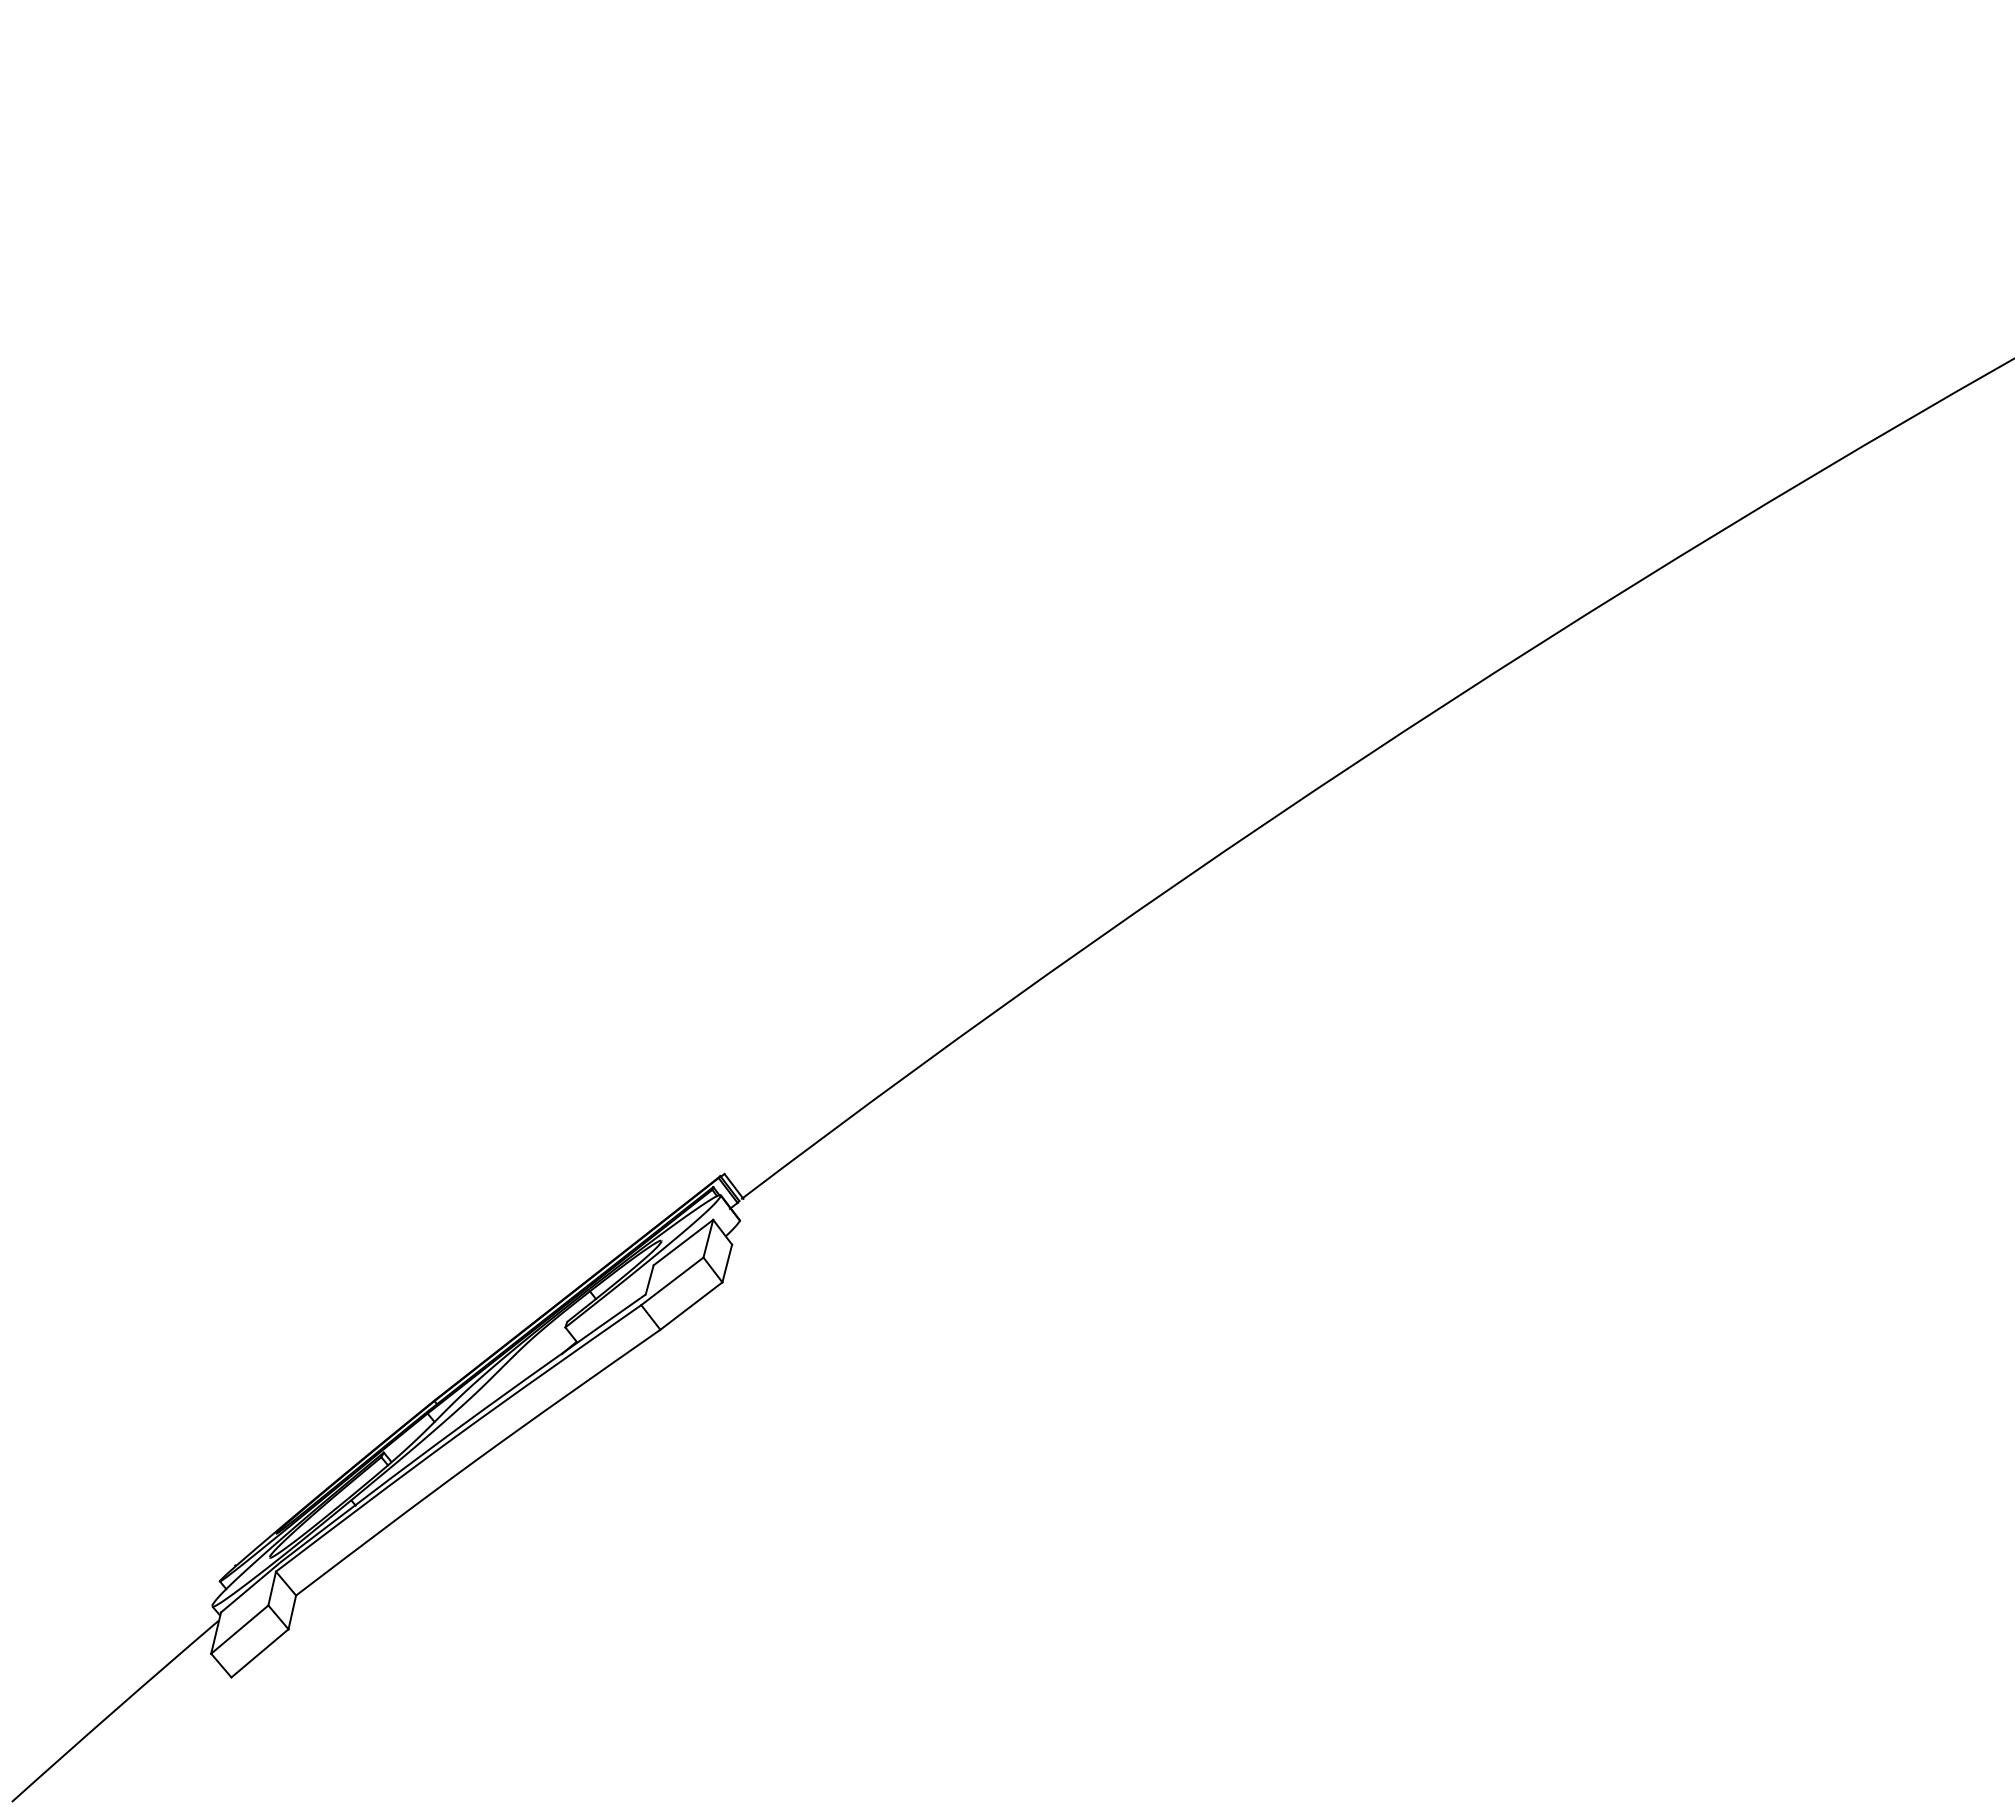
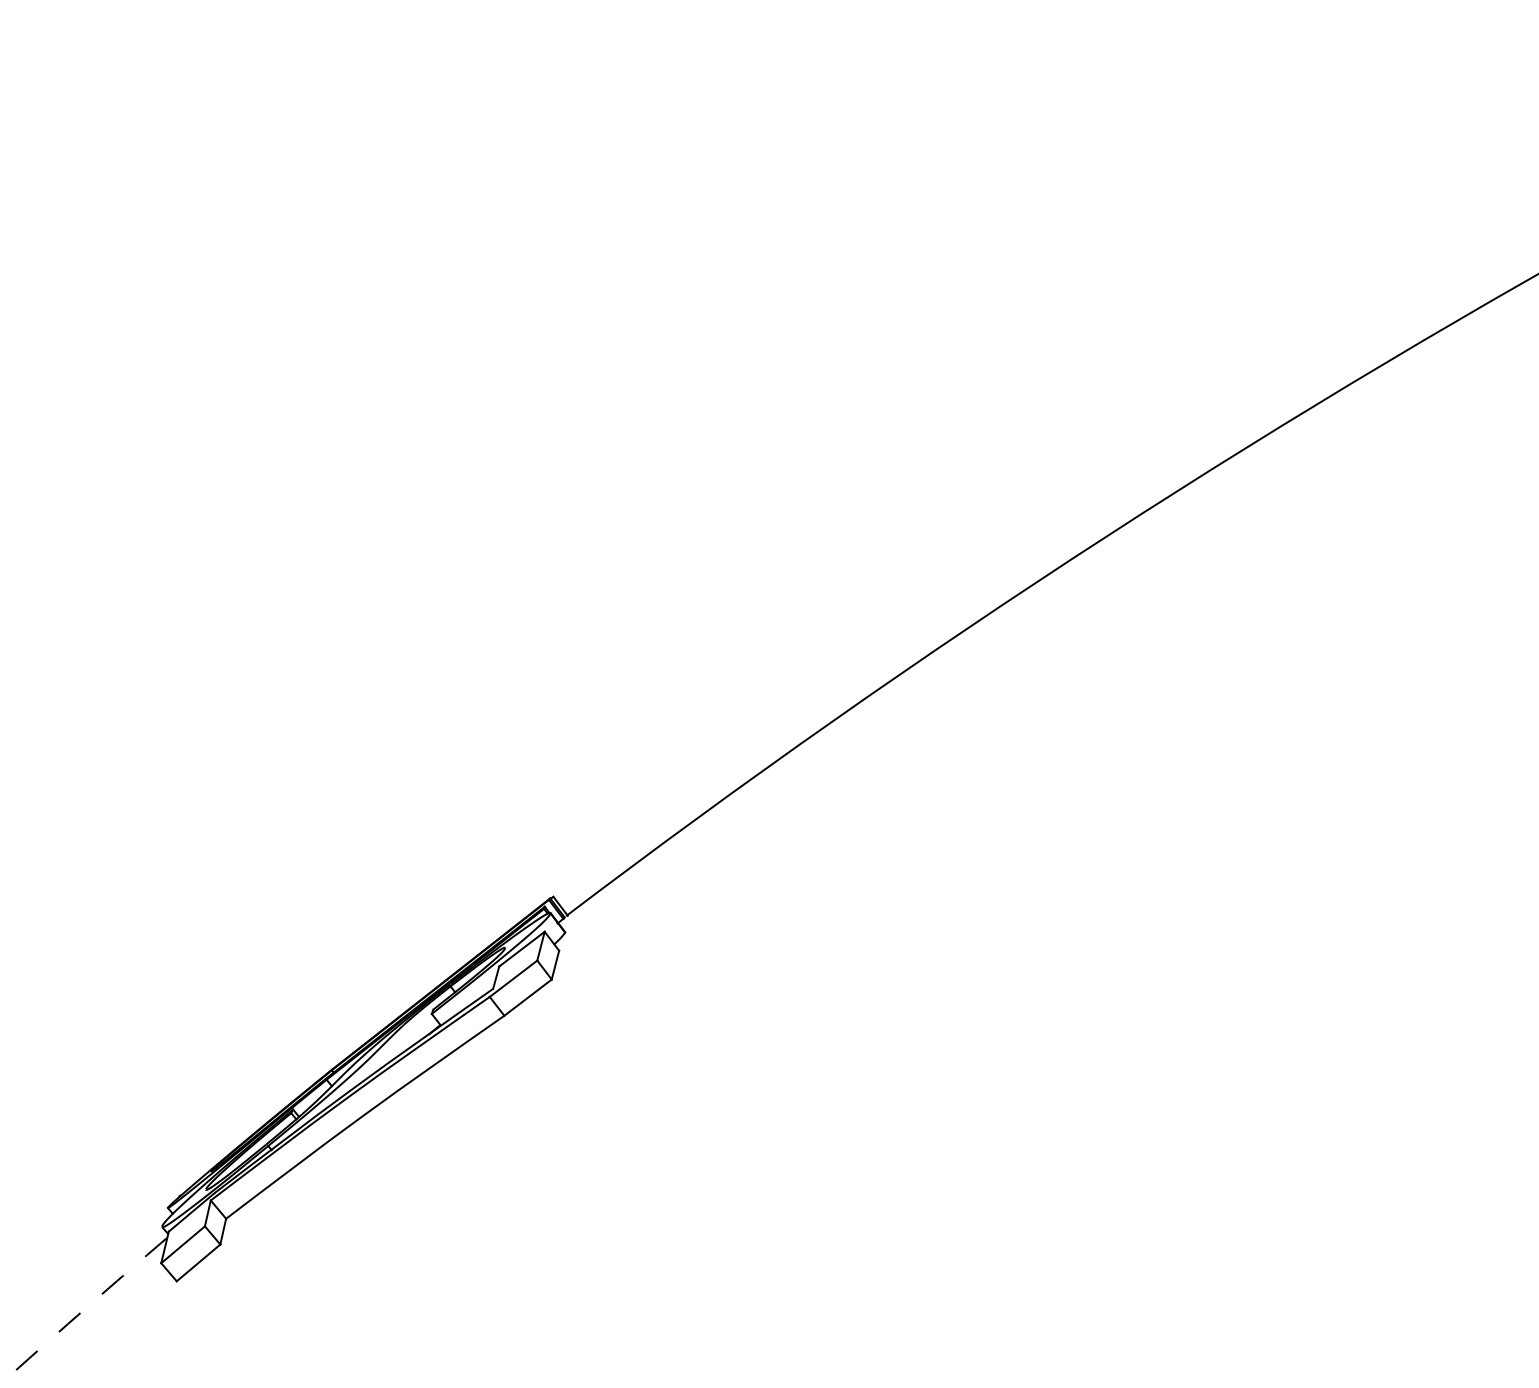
arc: (114, 1710) -> (87, 1306), solid -> dashed

